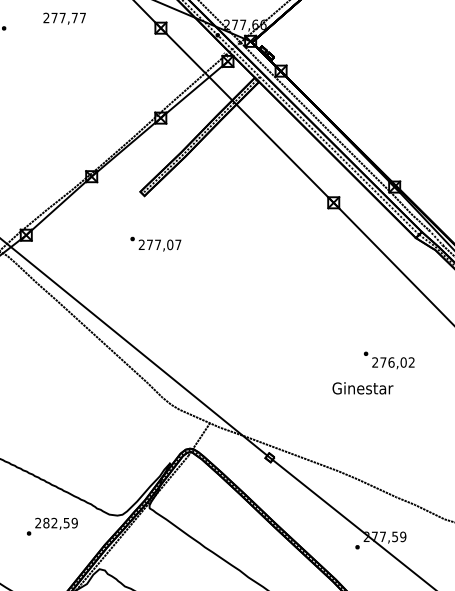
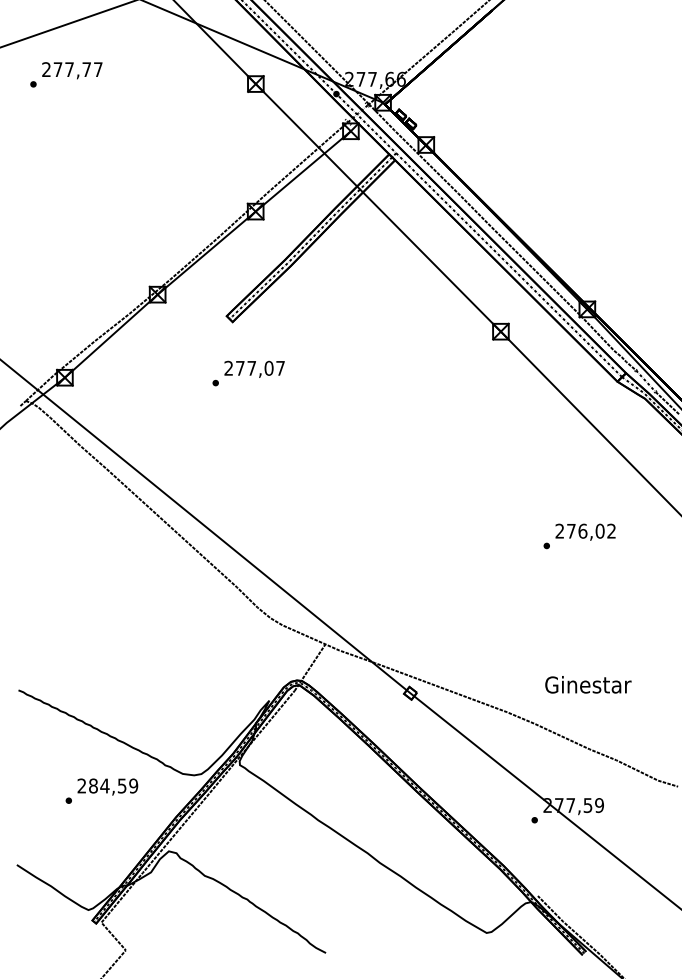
text: (64, 18) -> (72, 70), moved
text: (159, 244) -> (254, 368), moved
text: (393, 362) -> (585, 531), moved
text: (363, 388) -> (588, 684), moved
text: (54, 522) -> (104, 785), 282,59 -> 284,59

